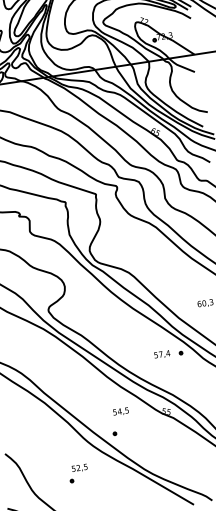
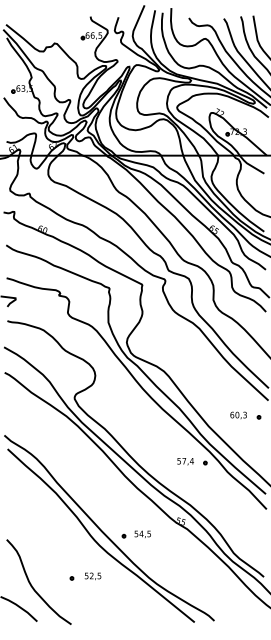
text: (120, 411) -> (142, 533), moved
text: (79, 468) -> (92, 576), moved

